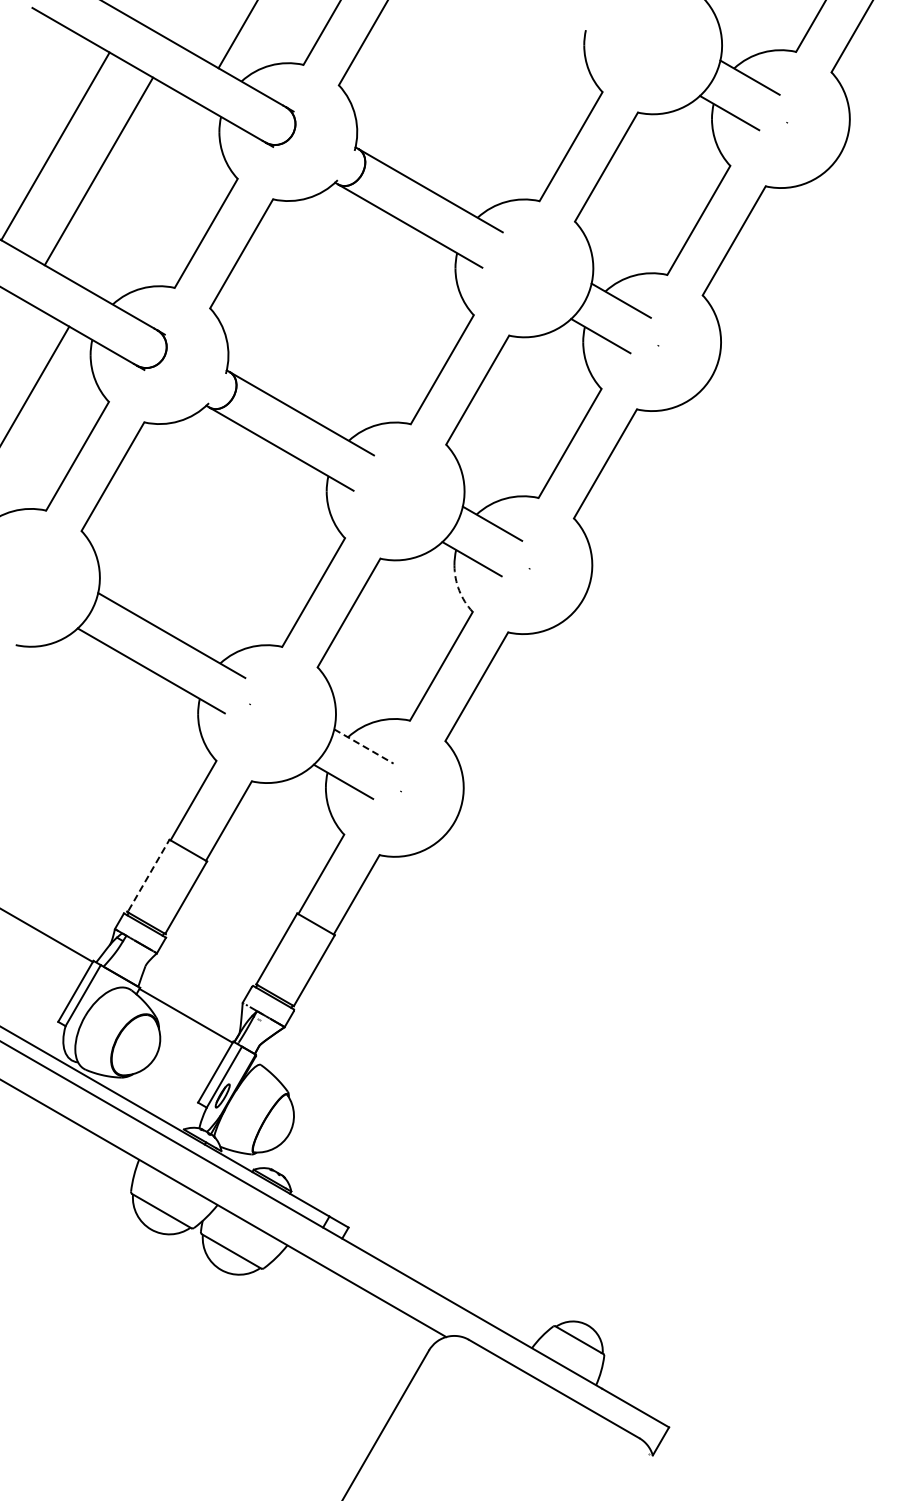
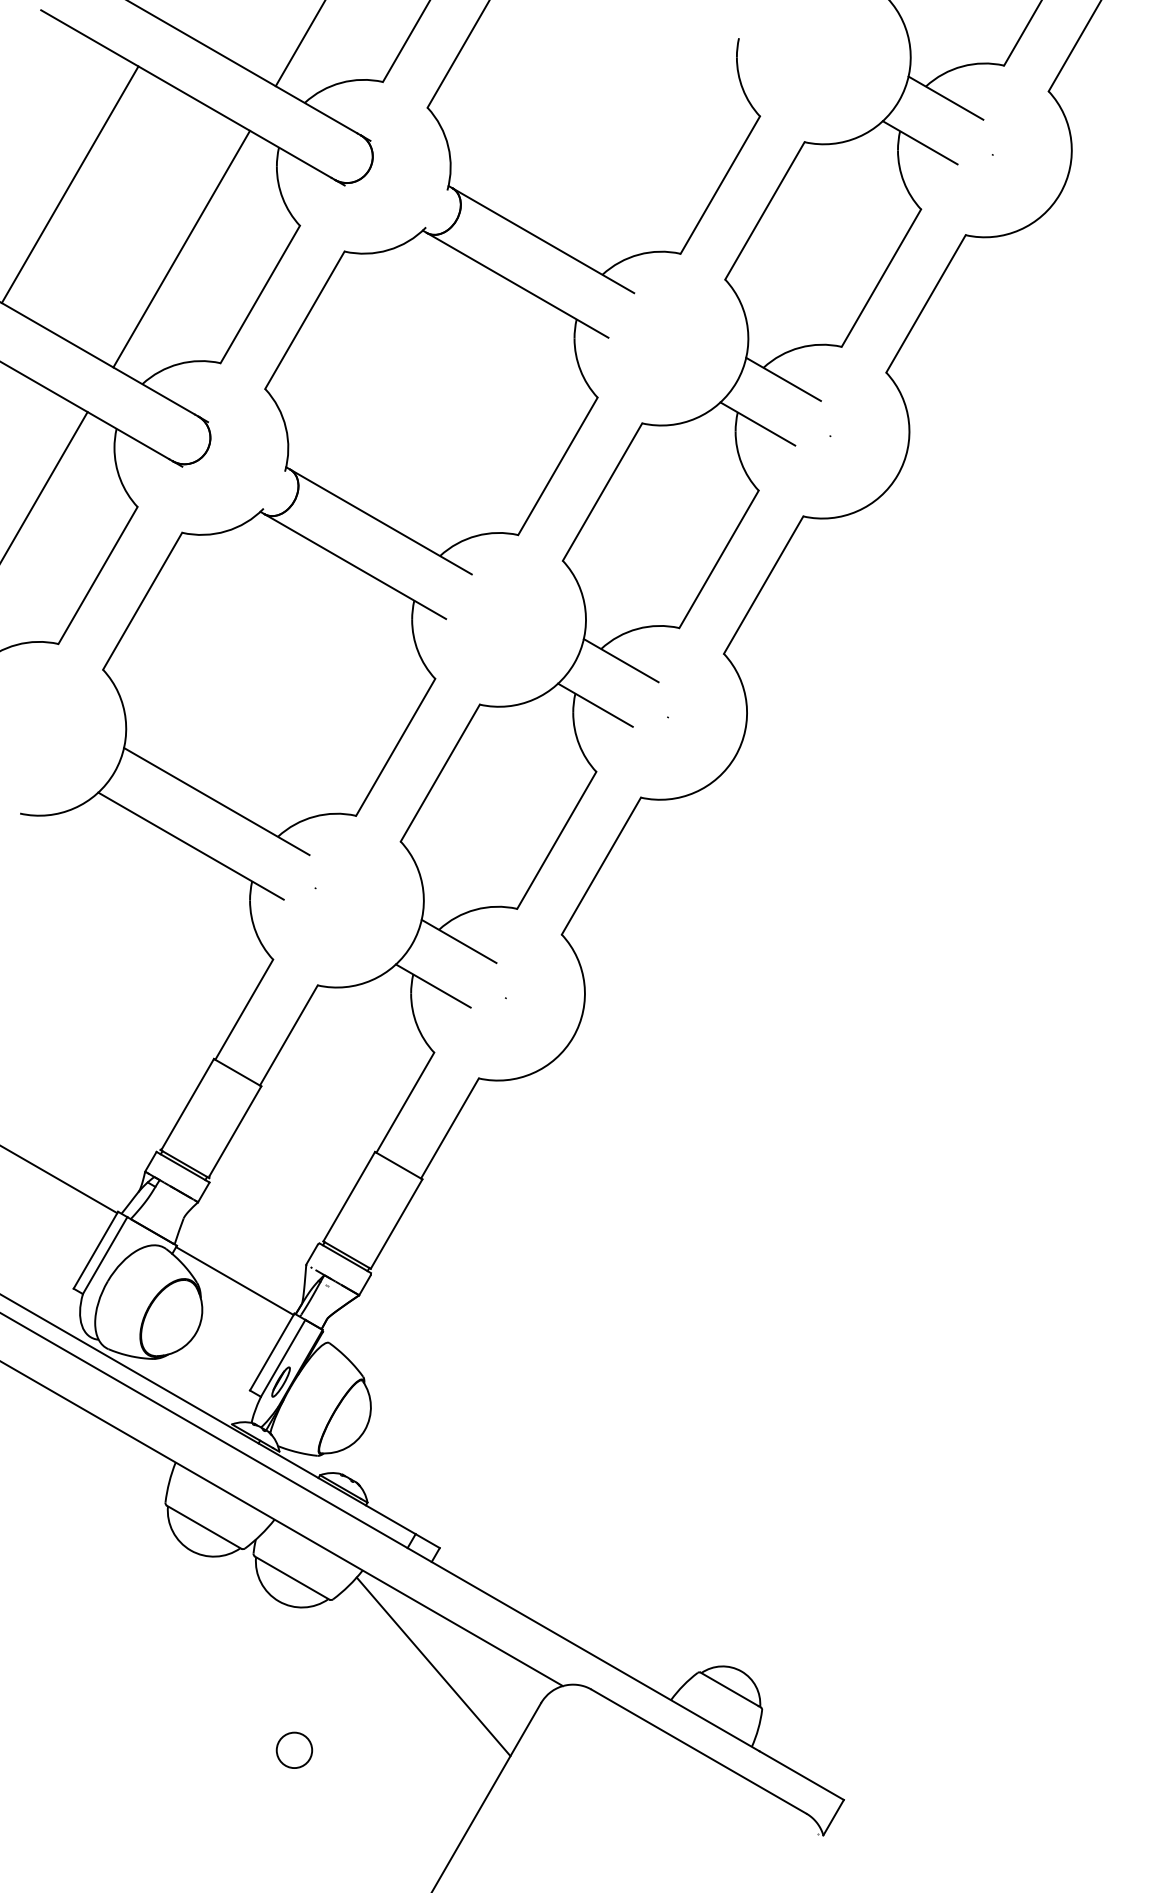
line: (98, 171) -> (181, 249), moved
arc: (459, 590) -> (579, 744), dashed -> solid
line: (364, 746) -> (459, 941), dashed -> solid
line: (149, 875) -> (188, 1104), dashed -> solid
line: (343, 1321) -> (433, 1666), added
circle: (233, 1387) -> (294, 1749), added

